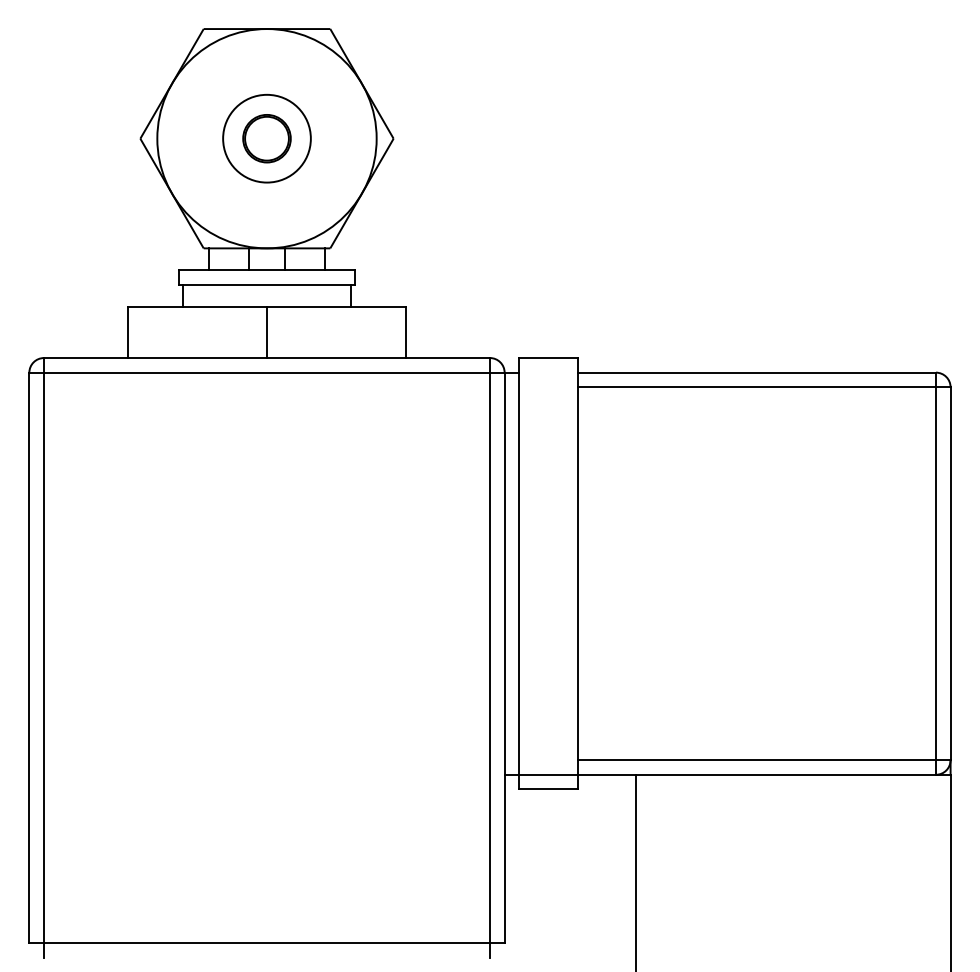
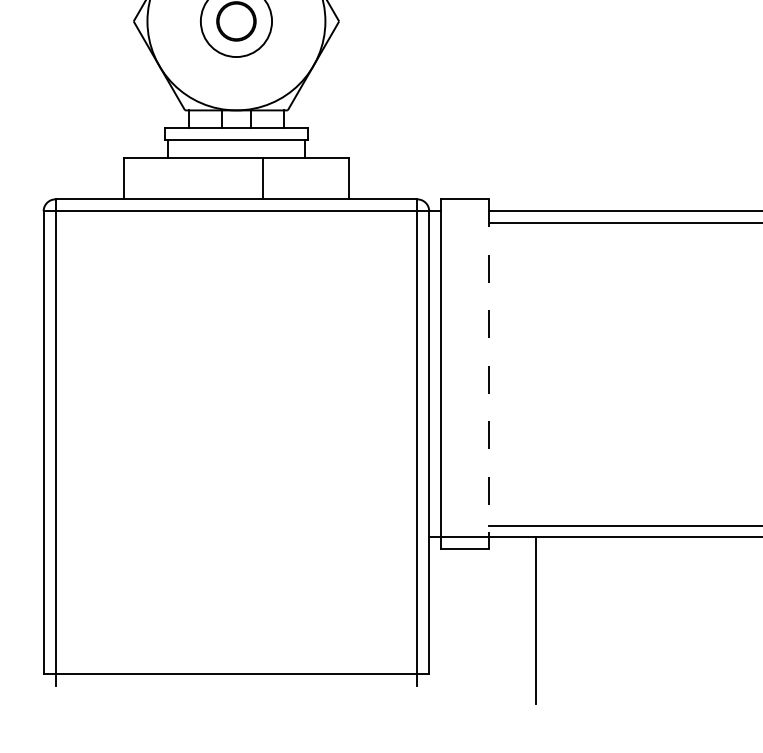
line: (267, 332) -> (263, 178), moved
line: (577, 573) -> (488, 374), solid -> dashed

